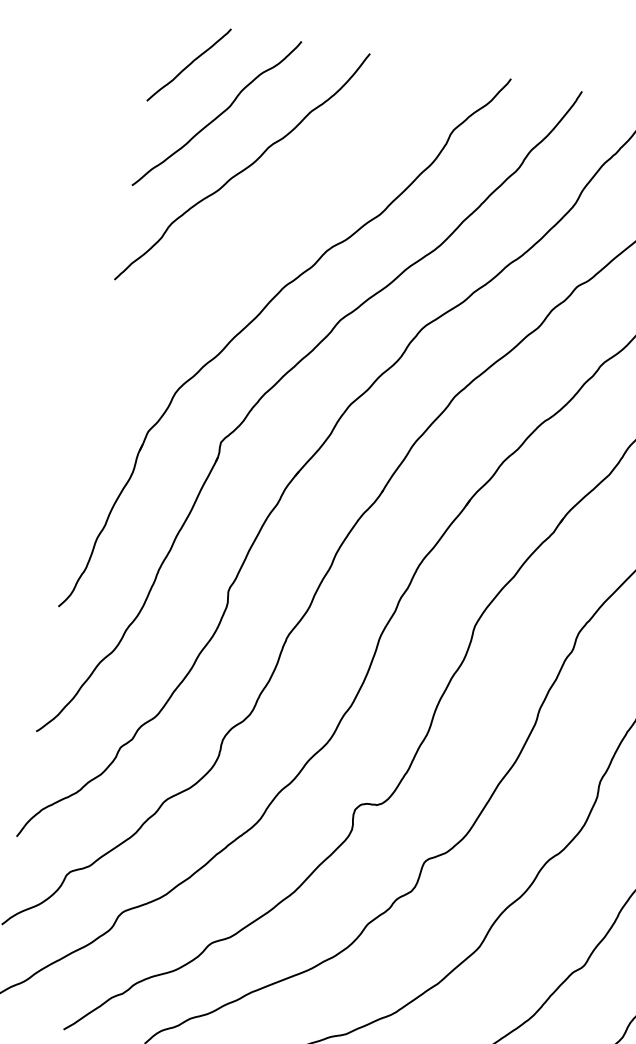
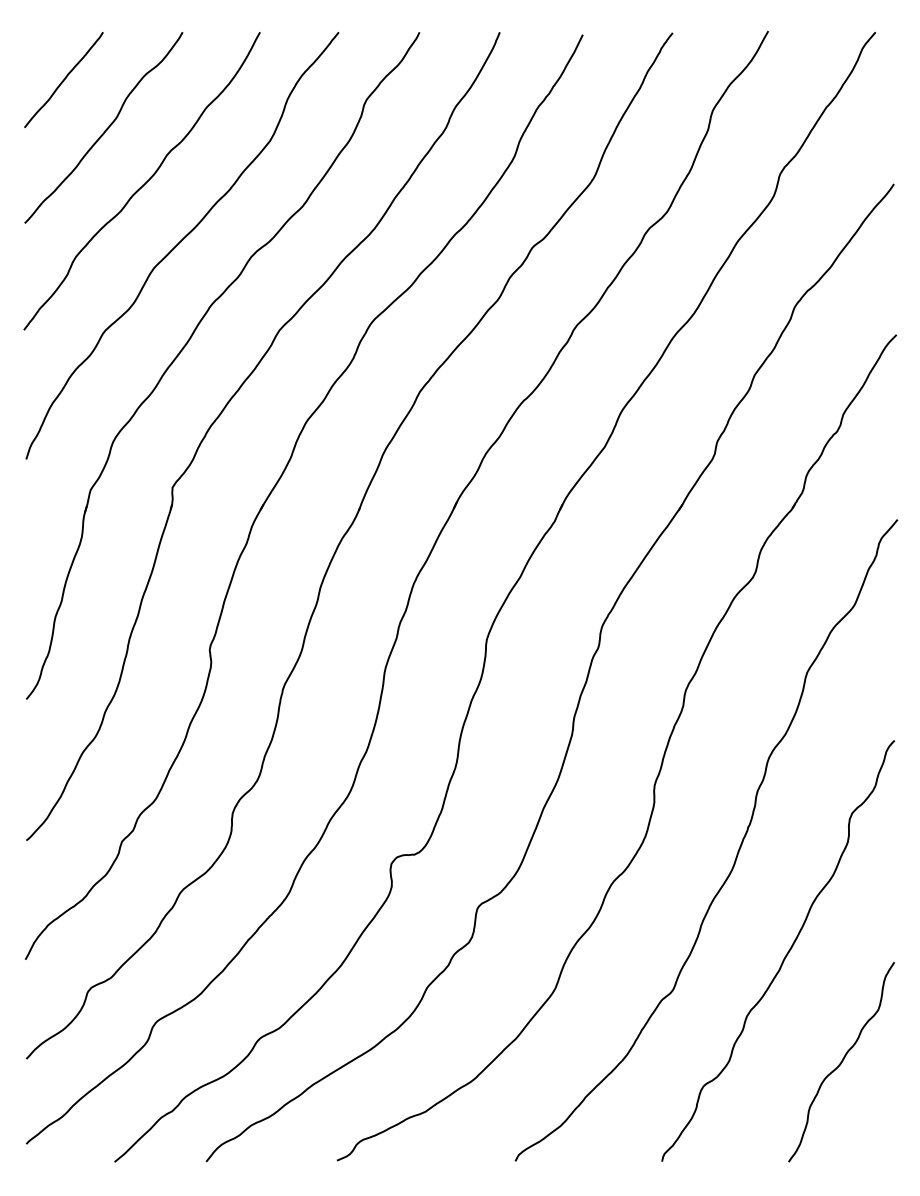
curve: (266, 227) -> (180, 243), added

